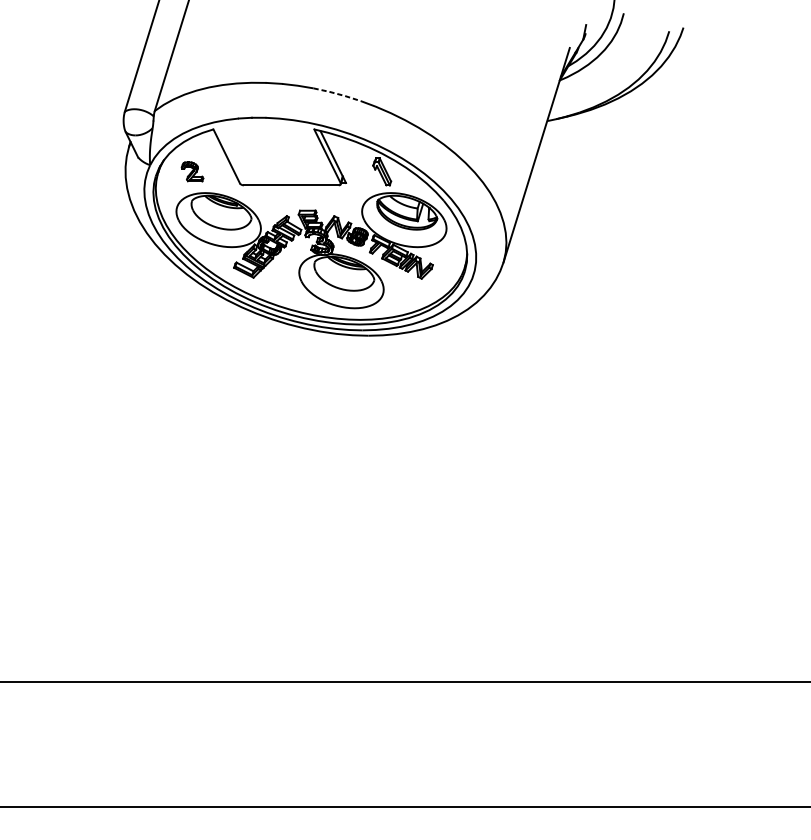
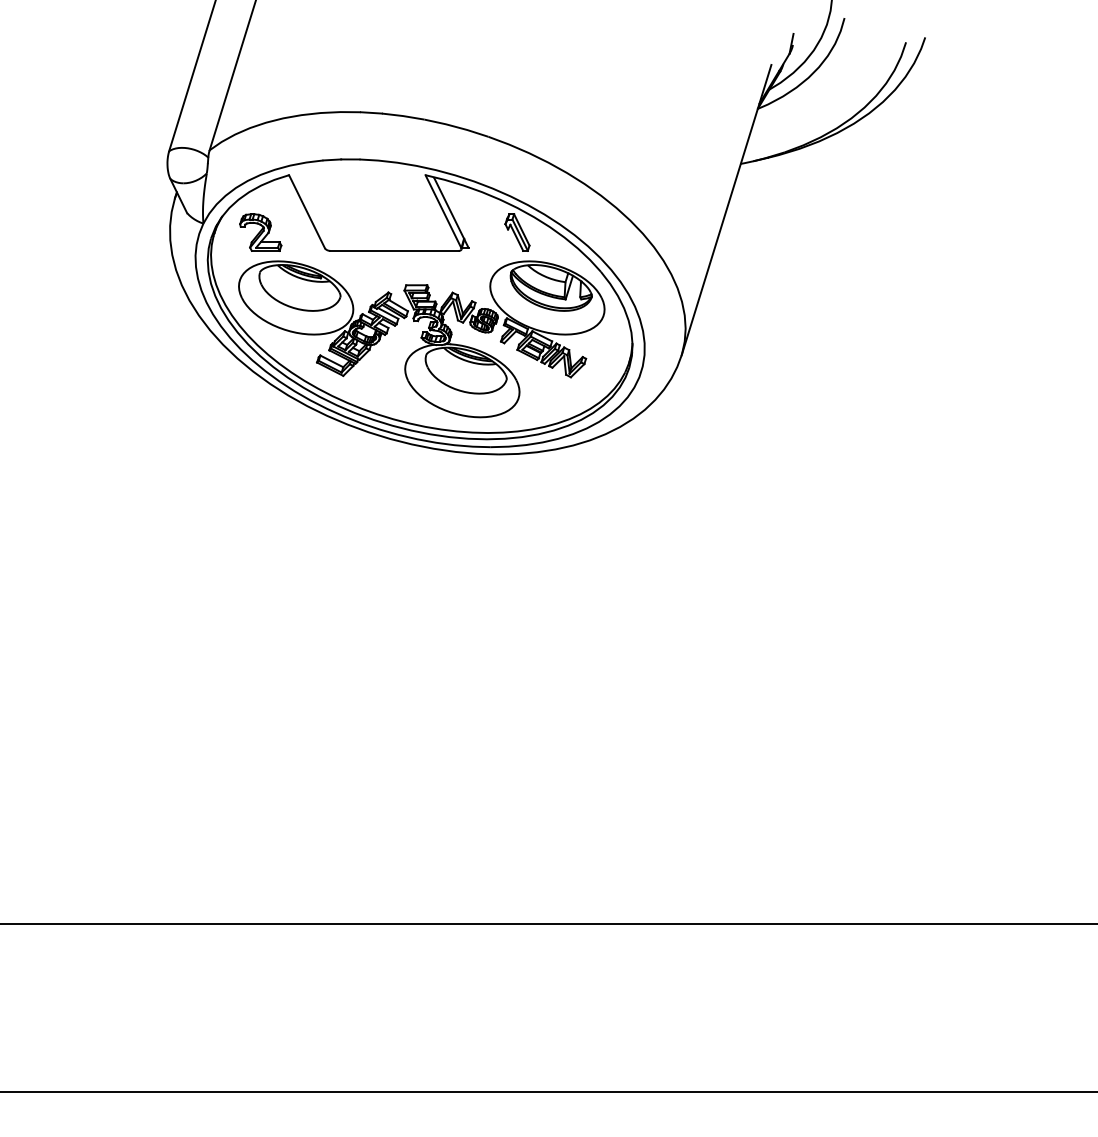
line: (337, 94) -> (457, 127), dashed -> solid
part: (192, 171) -> (260, 232), size x1.43

